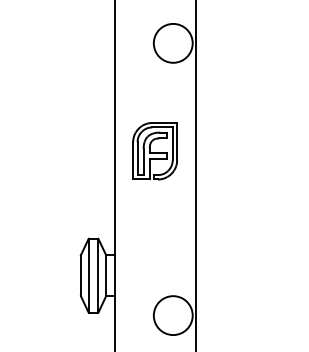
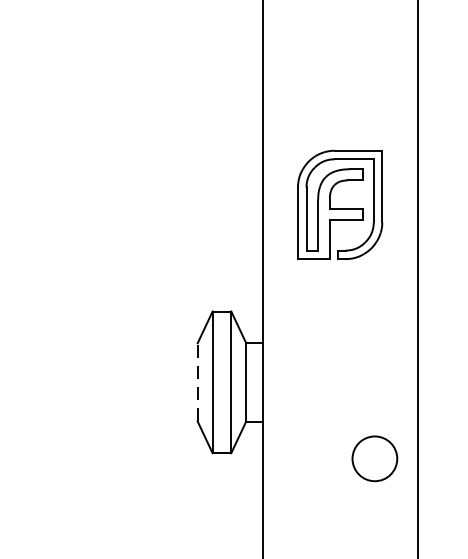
part: (154, 151) -> (338, 205), moved
line: (80, 275) -> (196, 381), solid -> dashed
circle: (172, 315) -> (373, 458), size x0.6

